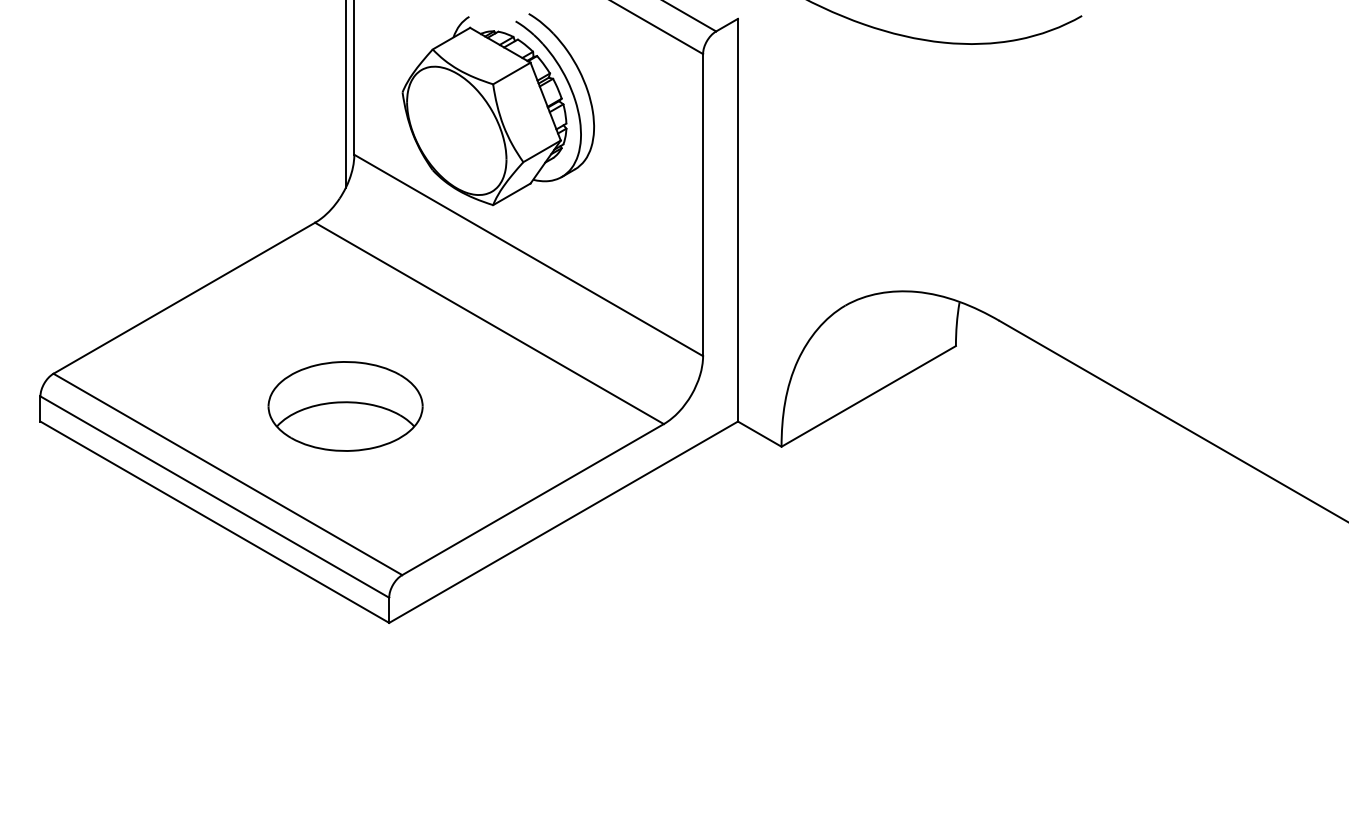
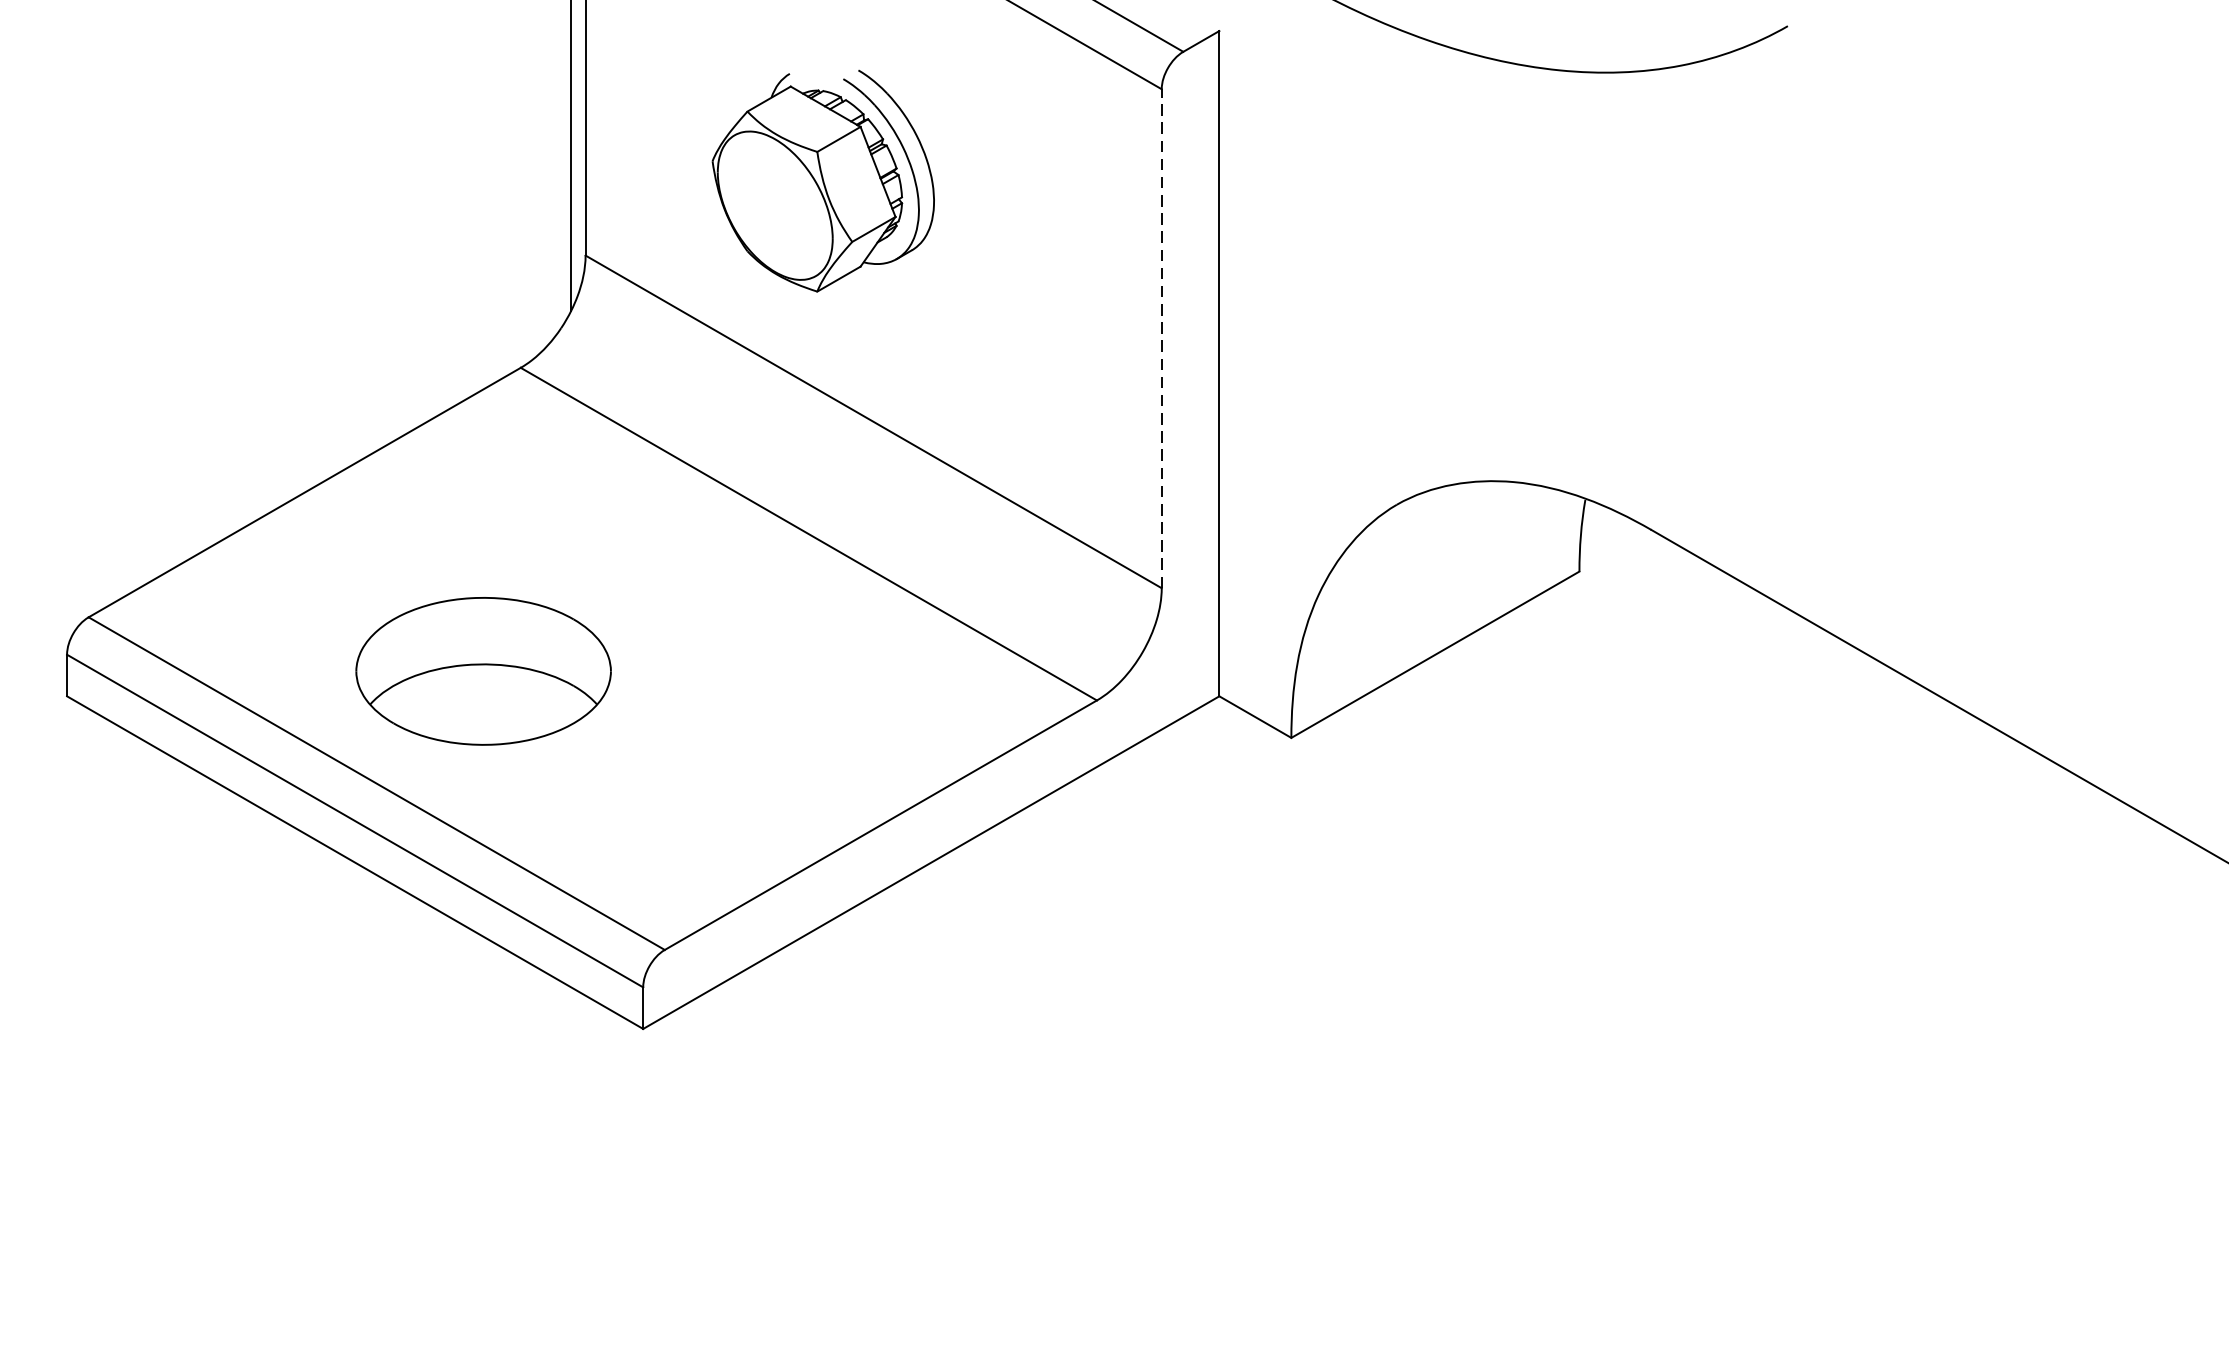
part: (497, 109) -> (822, 180), size x0.7
line: (703, 204) -> (1162, 337), solid -> dashed
part: (345, 406) -> (483, 671), moved

